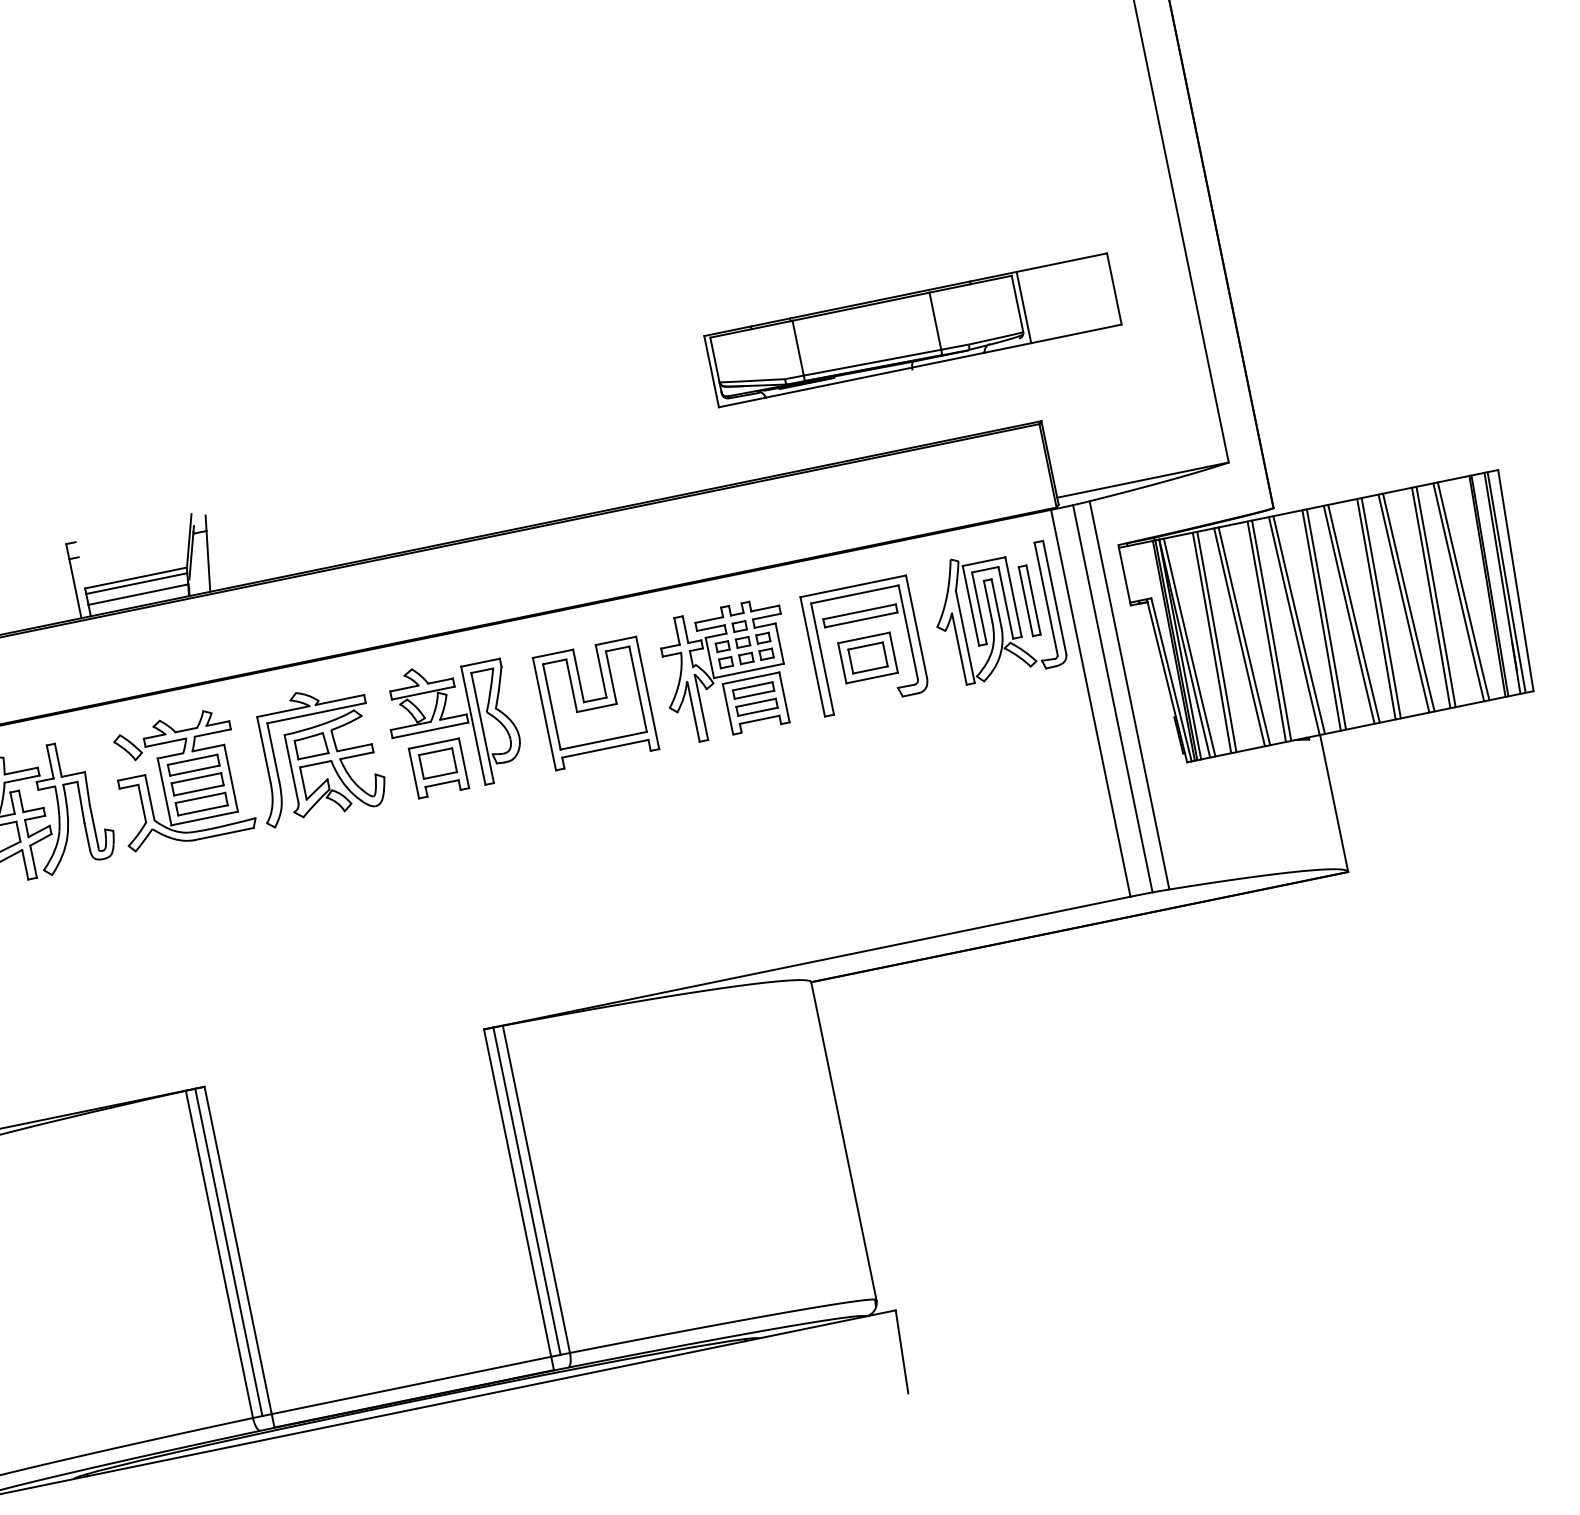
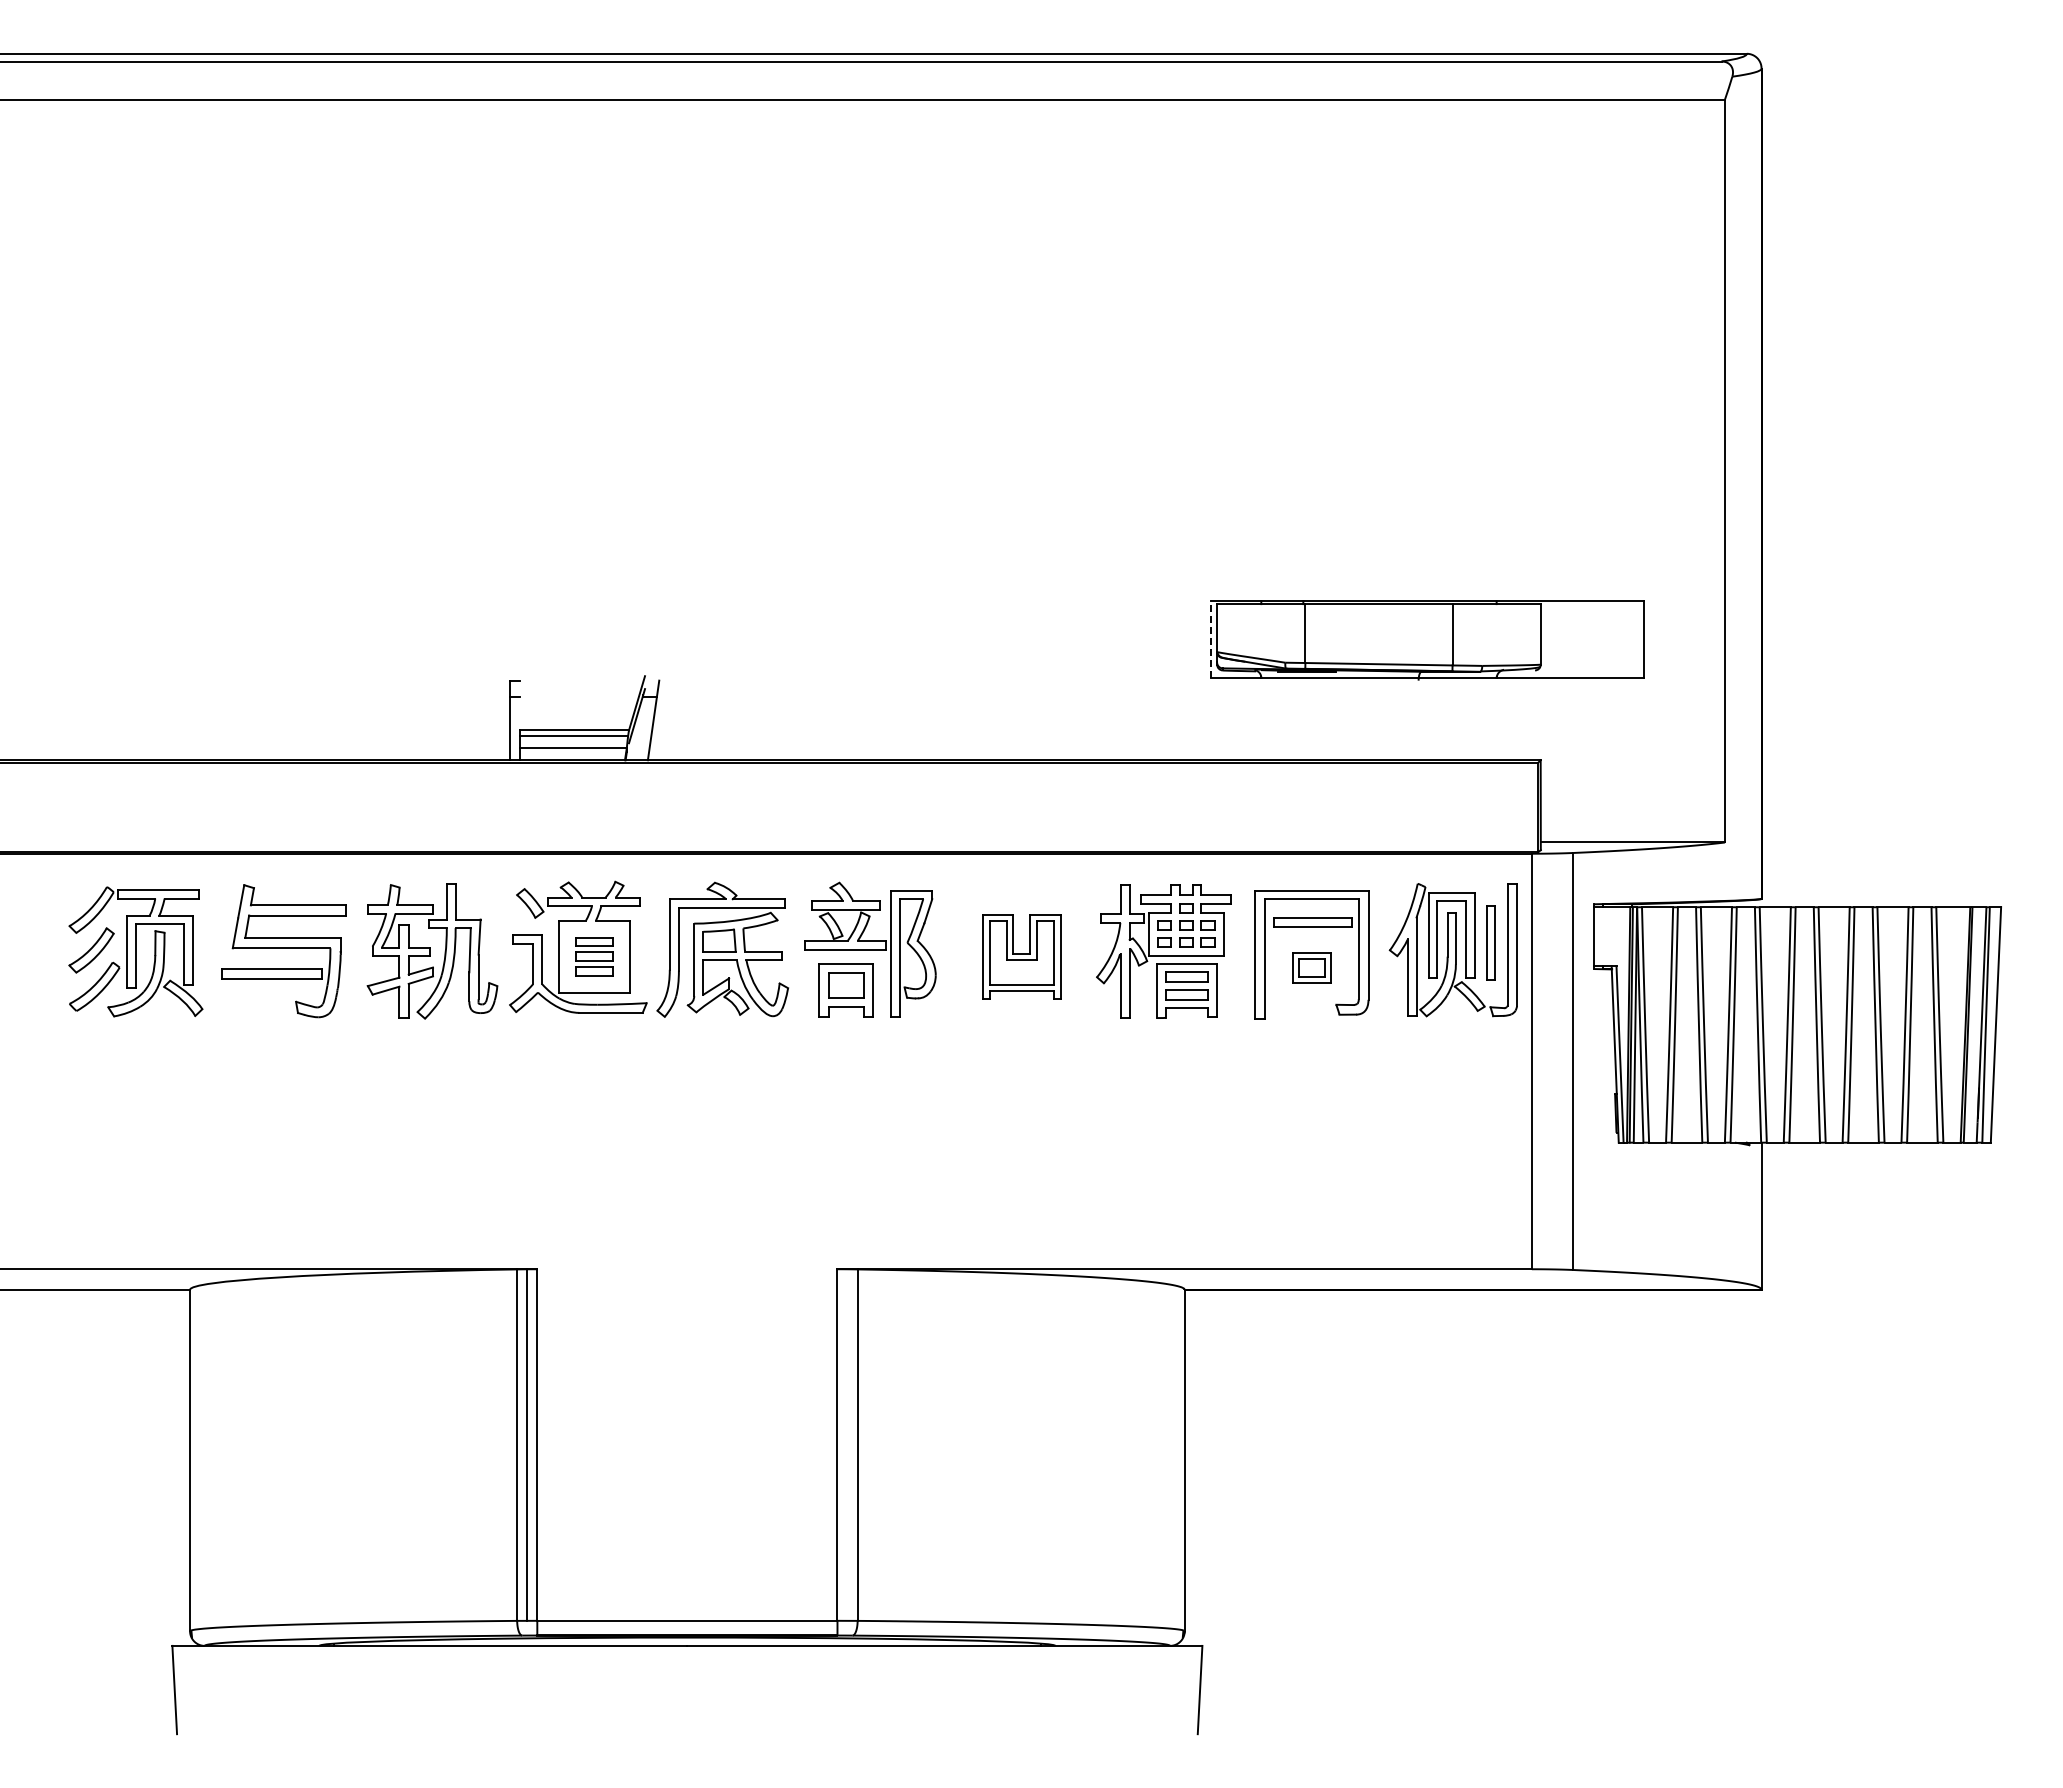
line: (1023, 307) -> (1546, 639), removed
line: (711, 370) -> (1211, 638), solid -> dashed
part: (867, 657) -> (1311, 967), size x0.7
line: (1112, 698) -> (1555, 1061), removed
part: (595, 703) -> (1021, 956), size x0.7
part: (198, 784) -> (594, 956), size x0.7
line: (526, 1190) -> (847, 1444), removed

